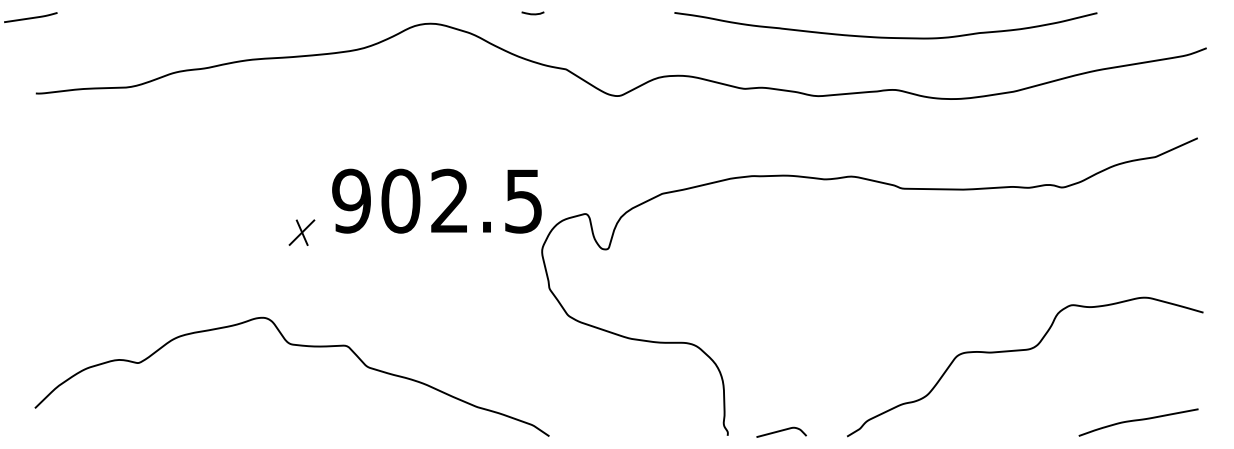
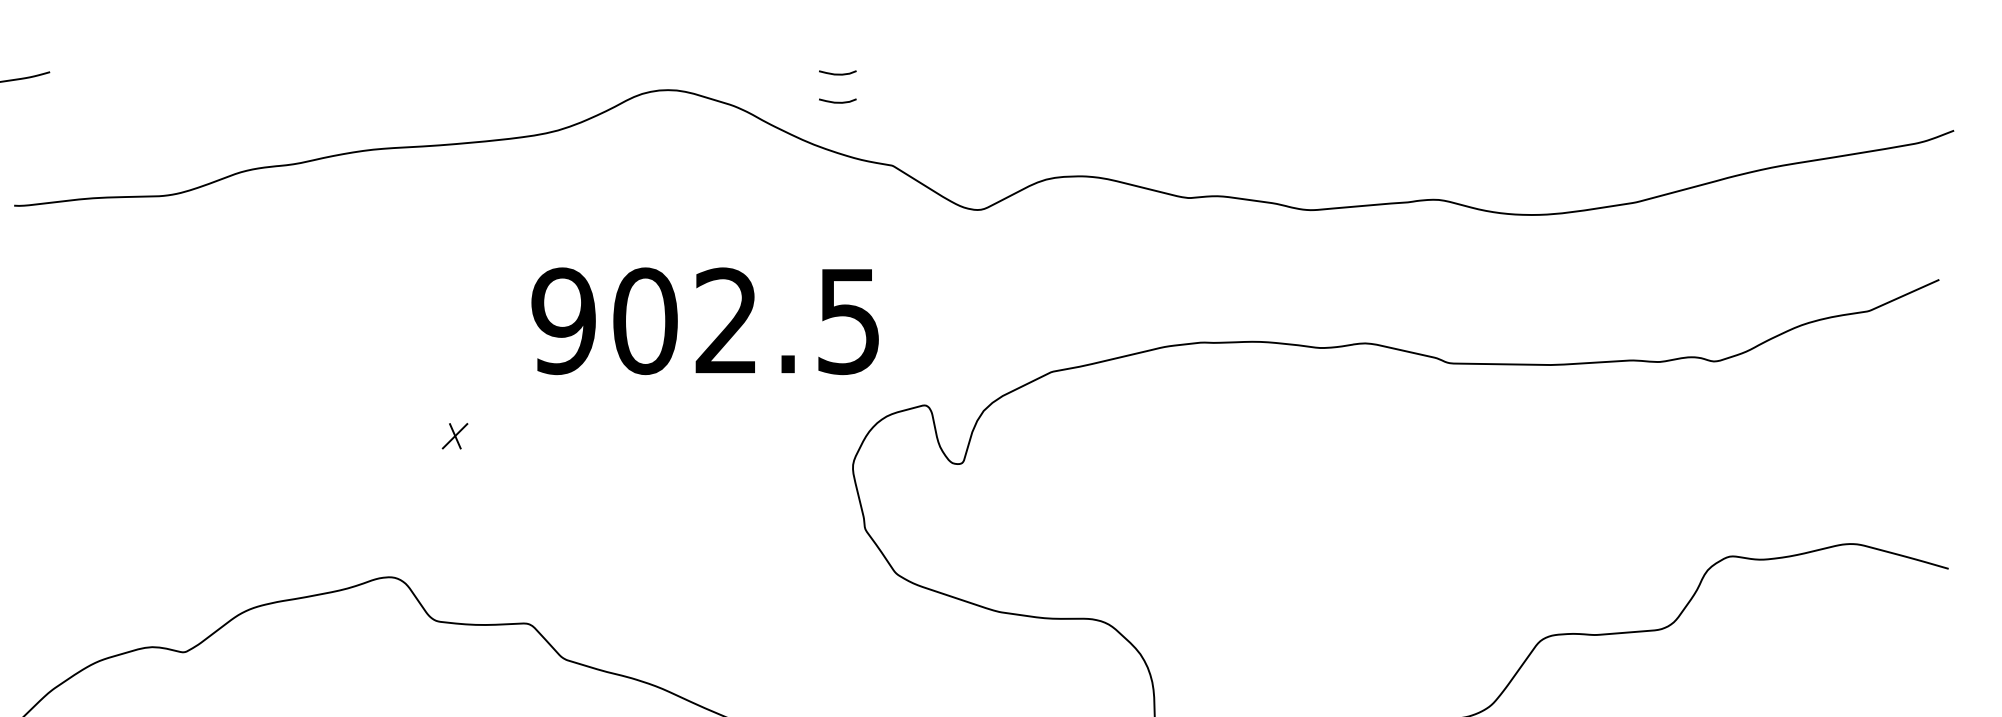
curve: (532, 30) -> (837, 101), added
curve: (885, 36) -> (1421, 111), removed
text: (436, 200) -> (704, 320), moved
part: (301, 232) -> (454, 436), size x0.6

